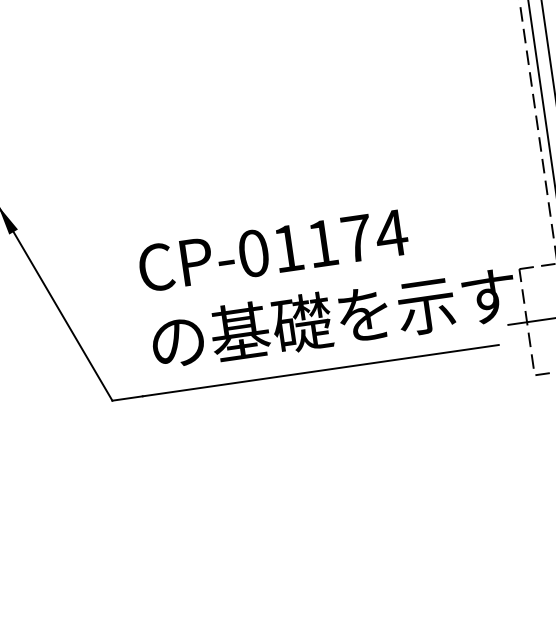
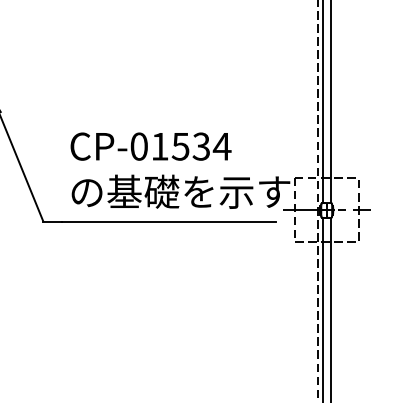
text: (338, 240) -> (190, 146), CP-01174 -> CP-01534

